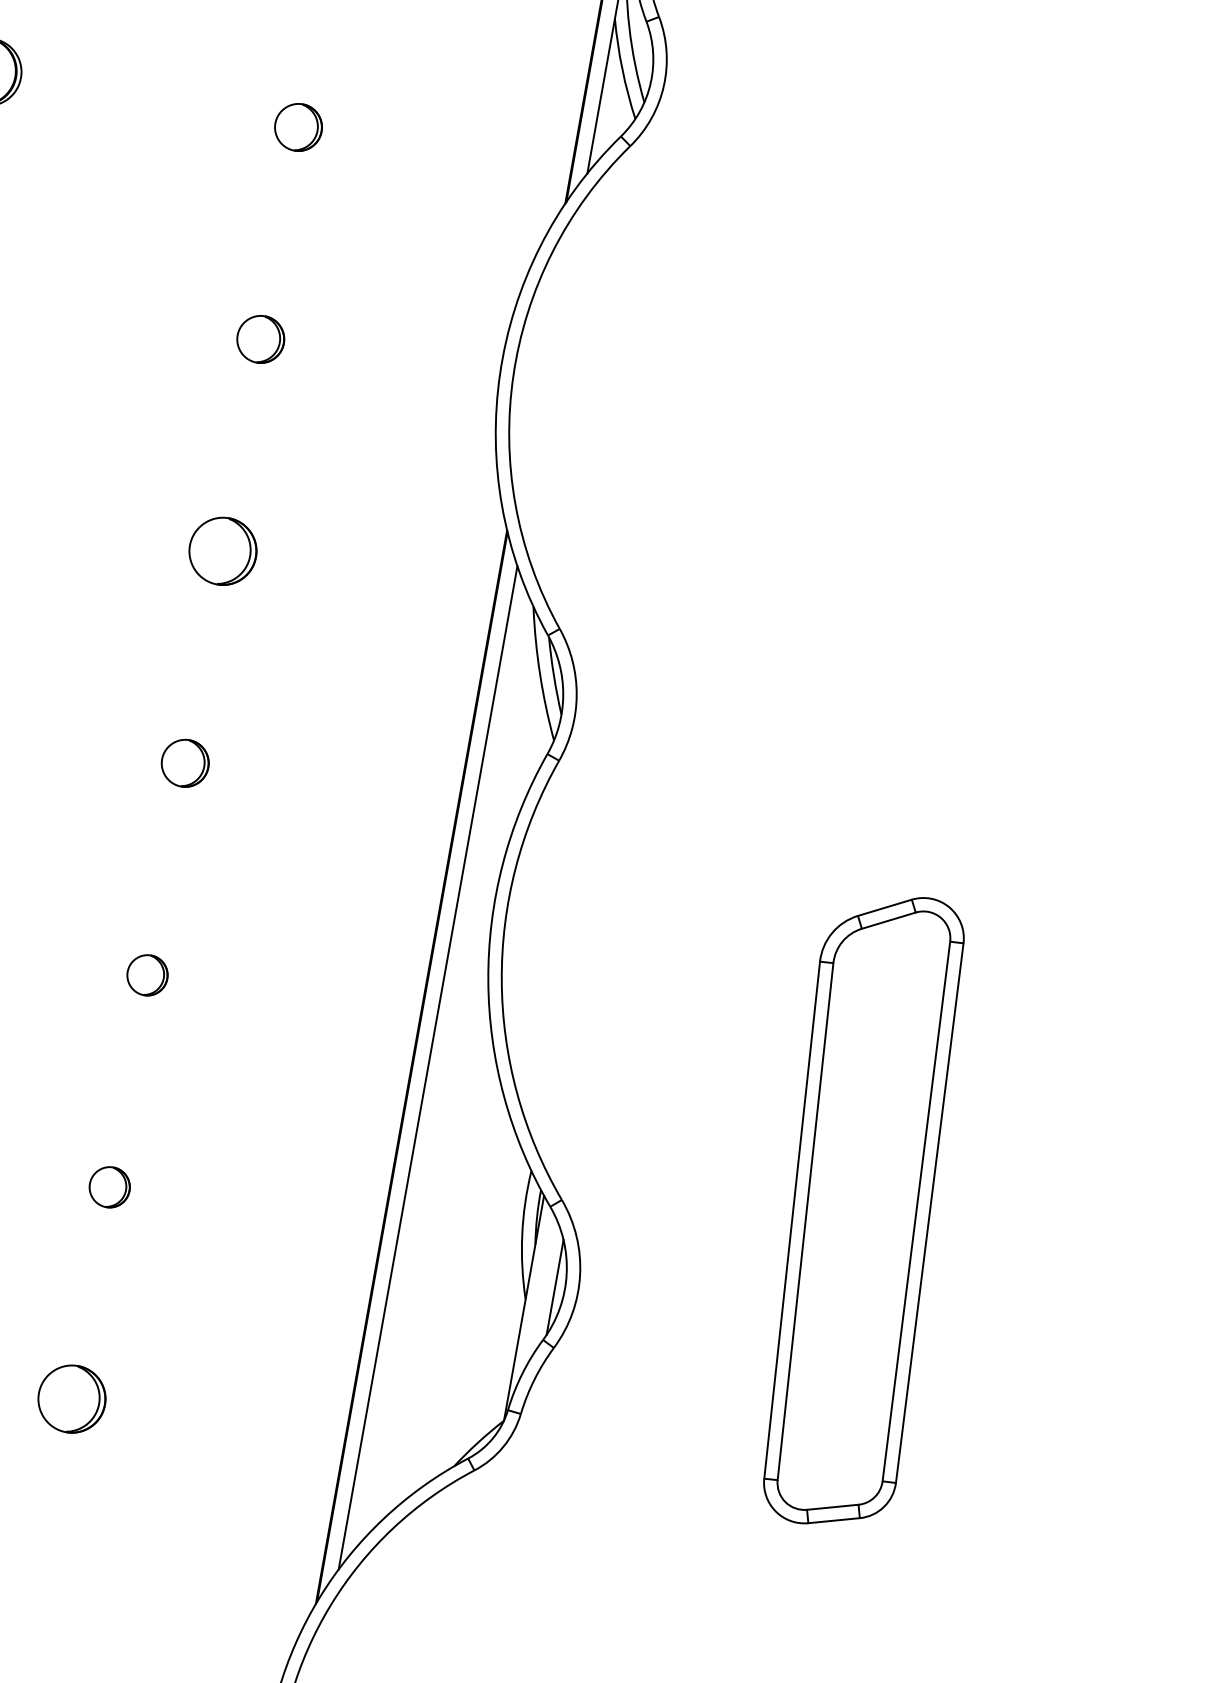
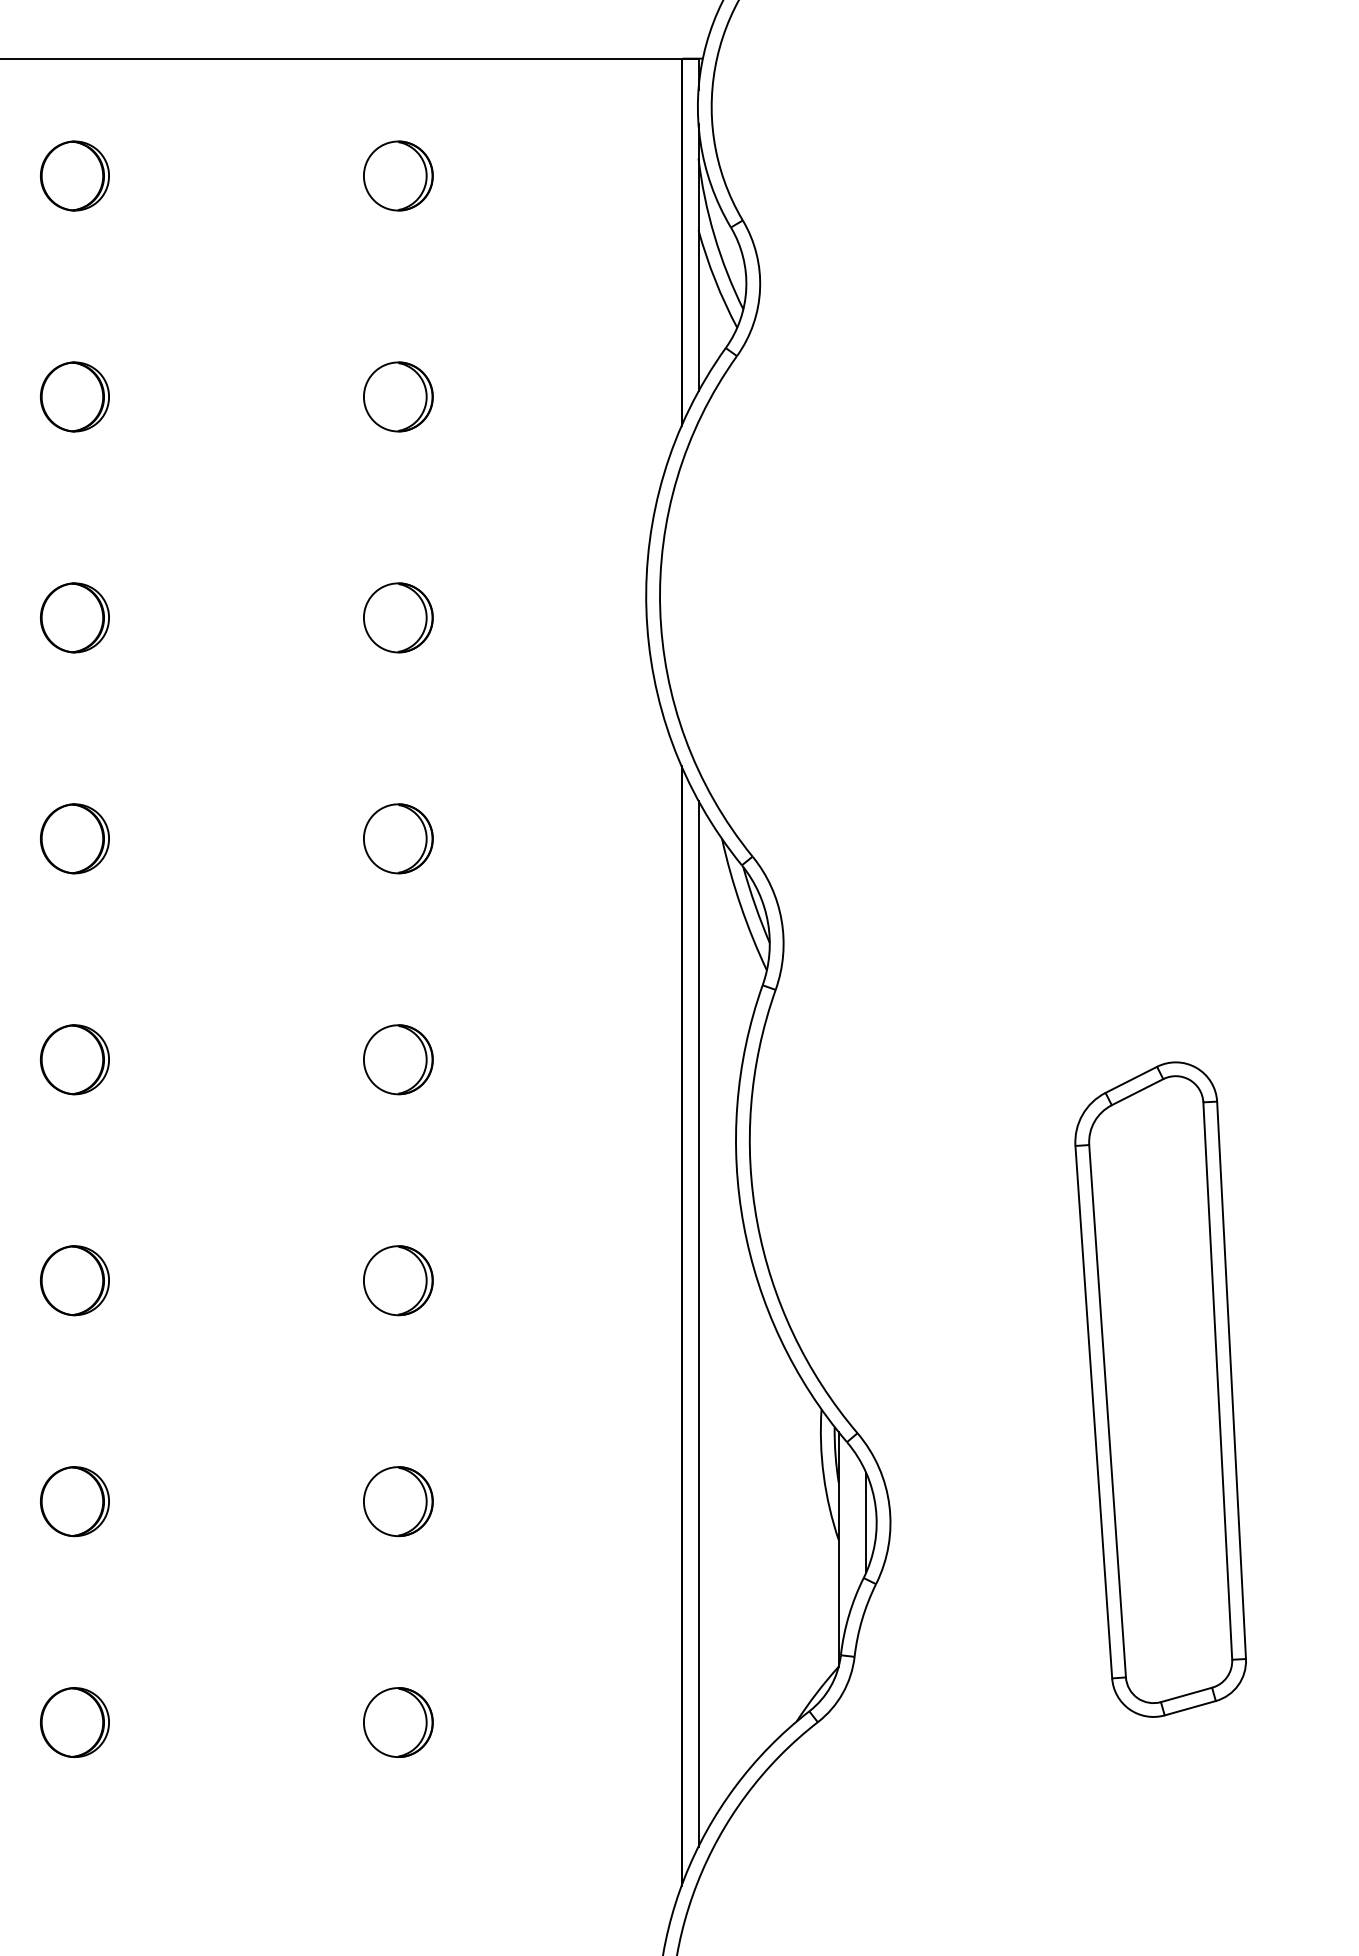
part: (298, 127) -> (398, 396), size x1.43
part: (260, 339) -> (398, 617), size x1.43
part: (185, 763) -> (398, 1059), size x1.43
part: (147, 975) -> (398, 1280), size x1.67
part: (109, 1187) -> (398, 1501), size x1.67

